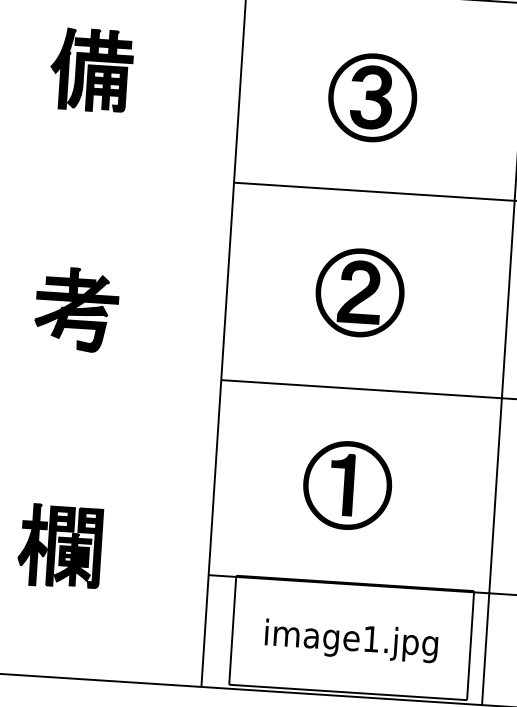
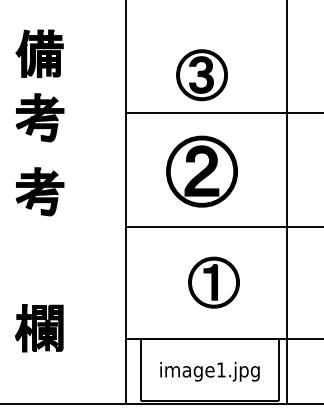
part: (371, 98) -> (201, 75), moved
part: (84, 180) -> (39, 117), added
part: (359, 292) -> (201, 171), size x1.4
part: (346, 485) -> (213, 282), moved

